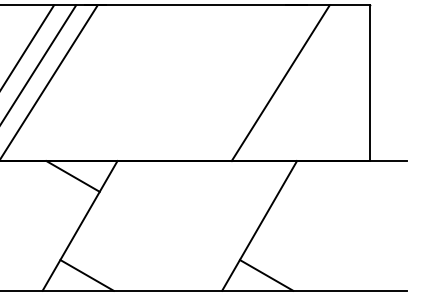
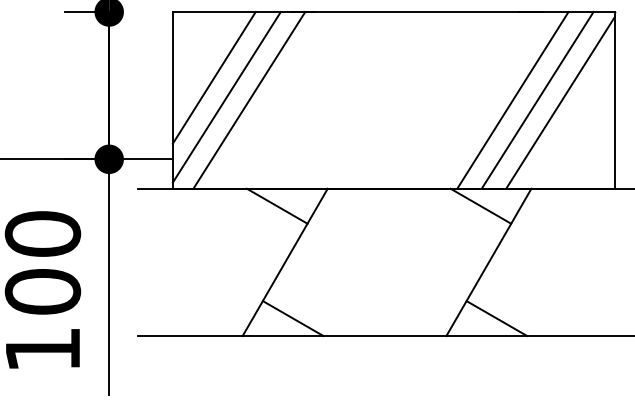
line: (302, 83) -> (537, 100), added
line: (322, 85) -> (560, 102), added
line: (252, 175) -> (480, 205), added

